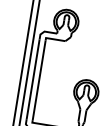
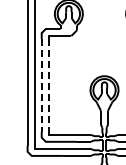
line: (32, 79) -> (41, 85), solid -> dashed
line: (38, 80) -> (48, 85), solid -> dashed

